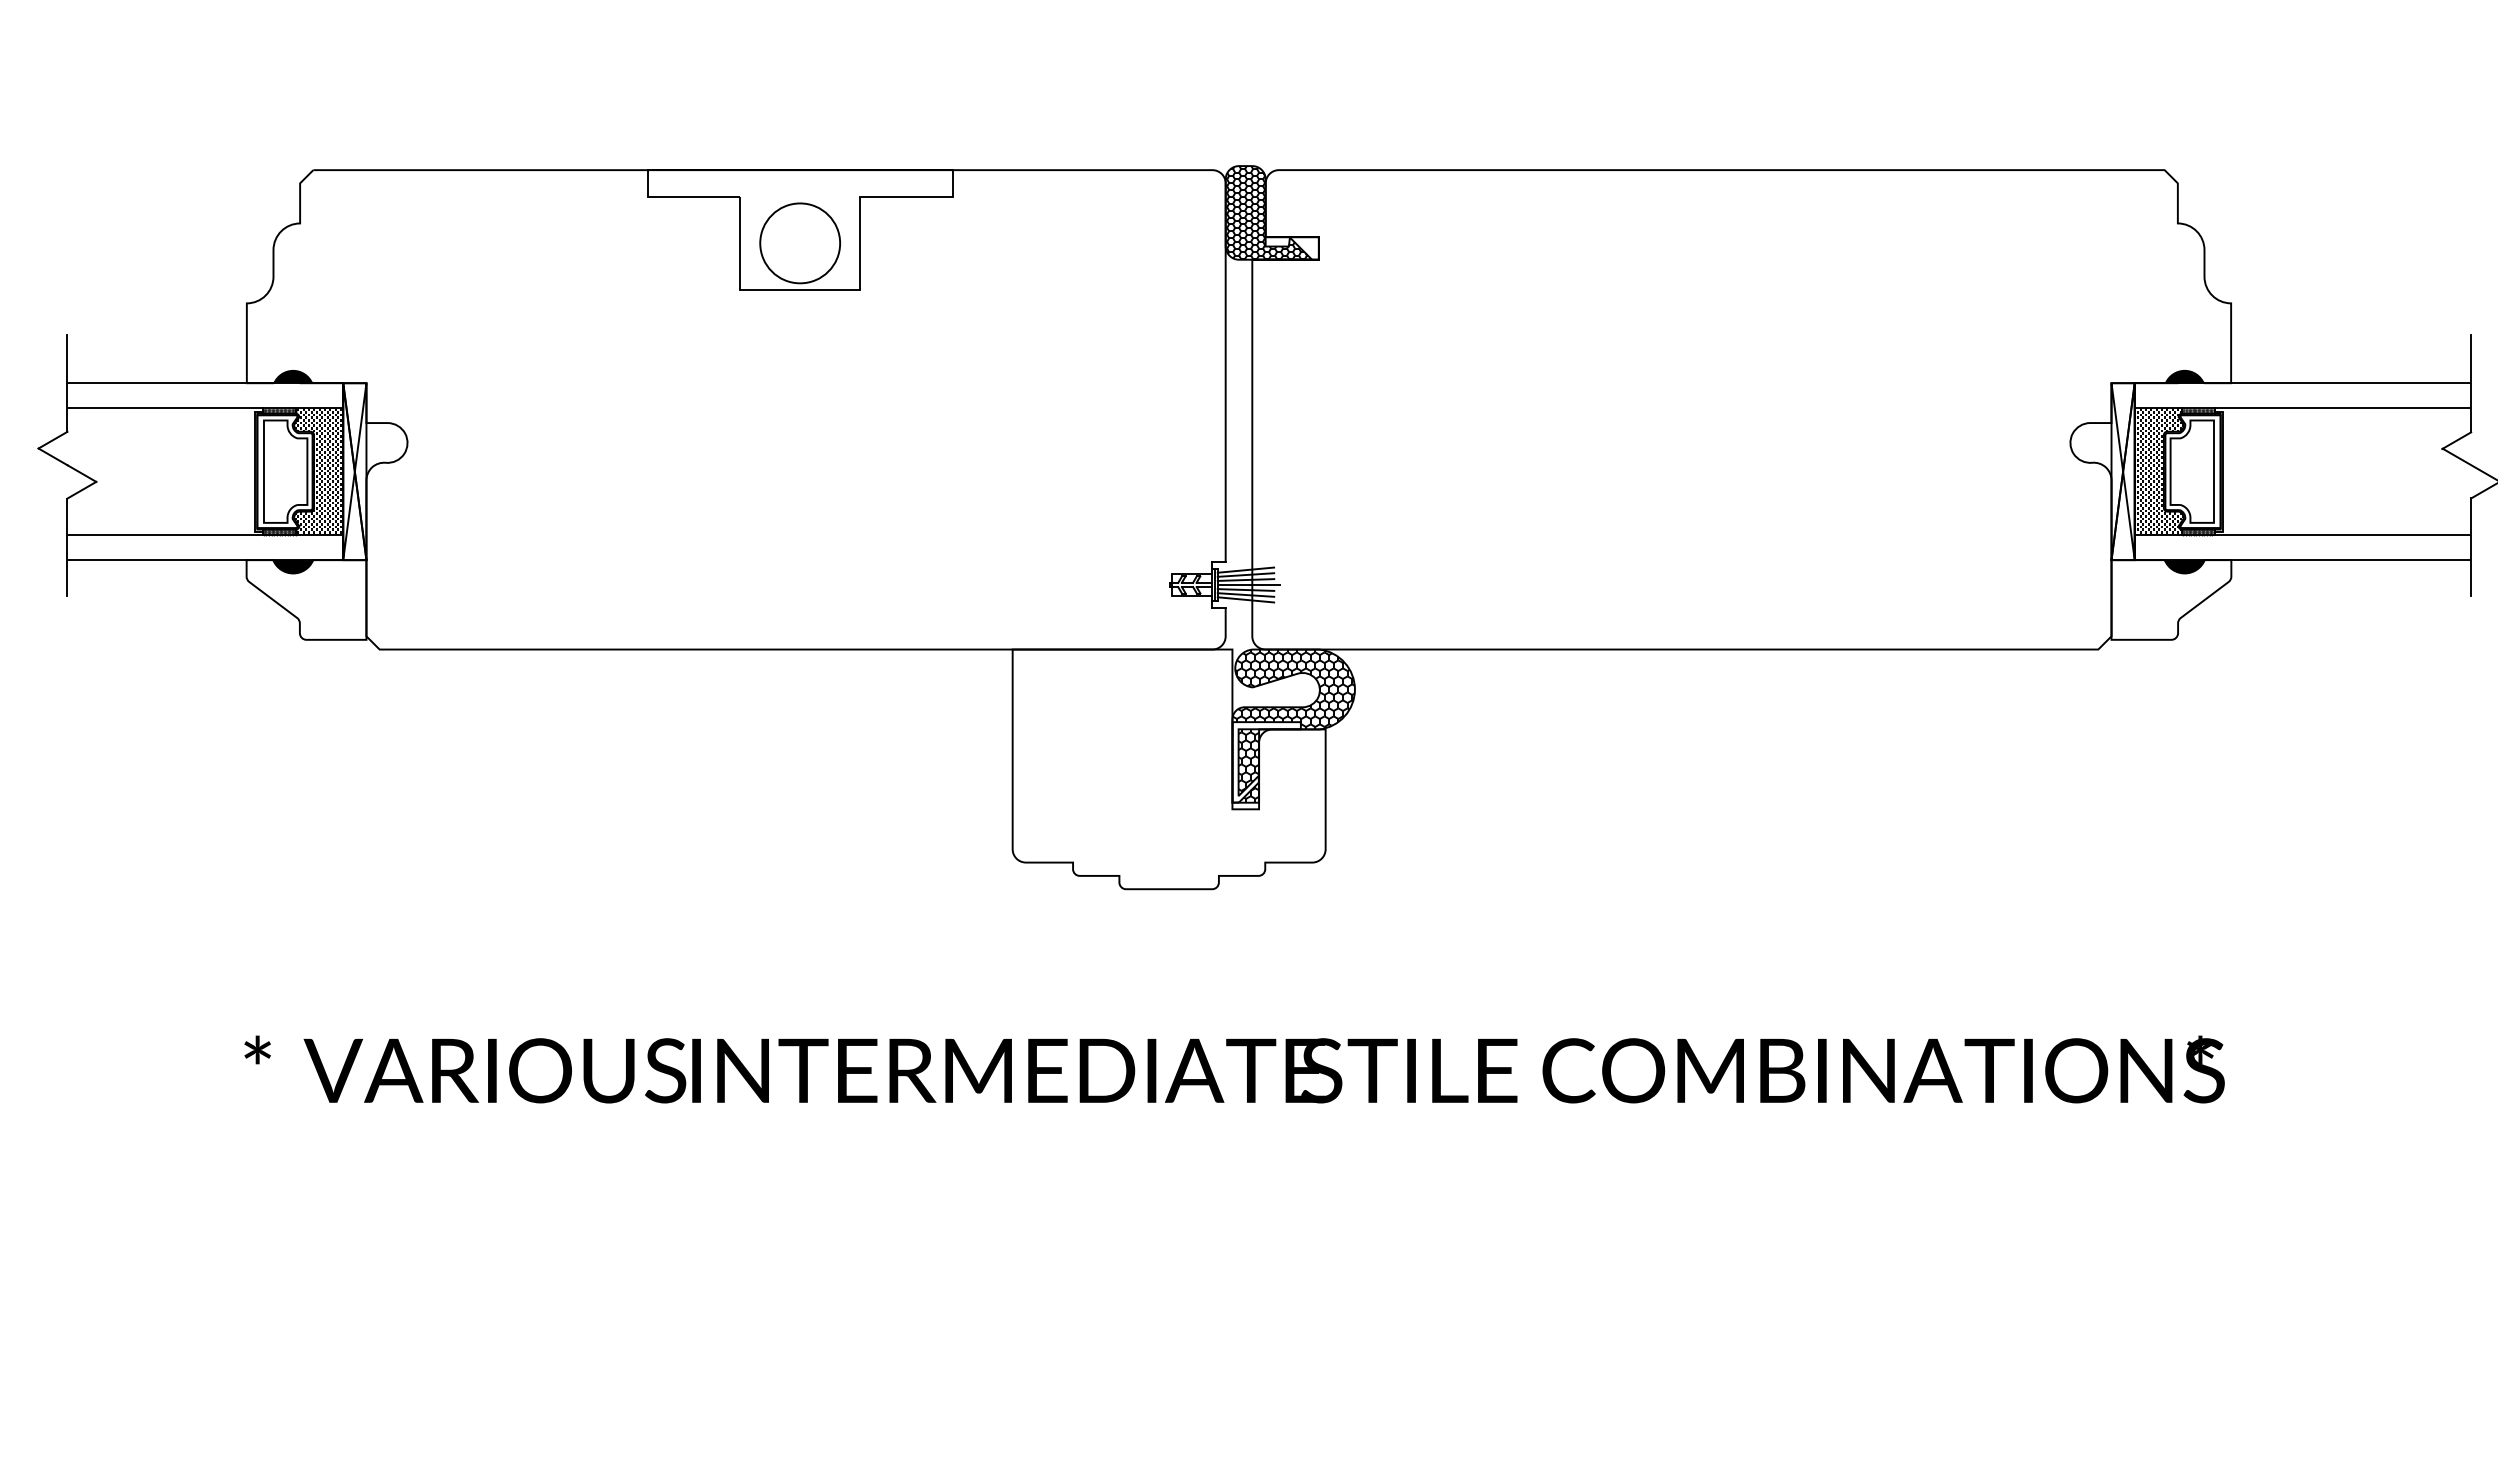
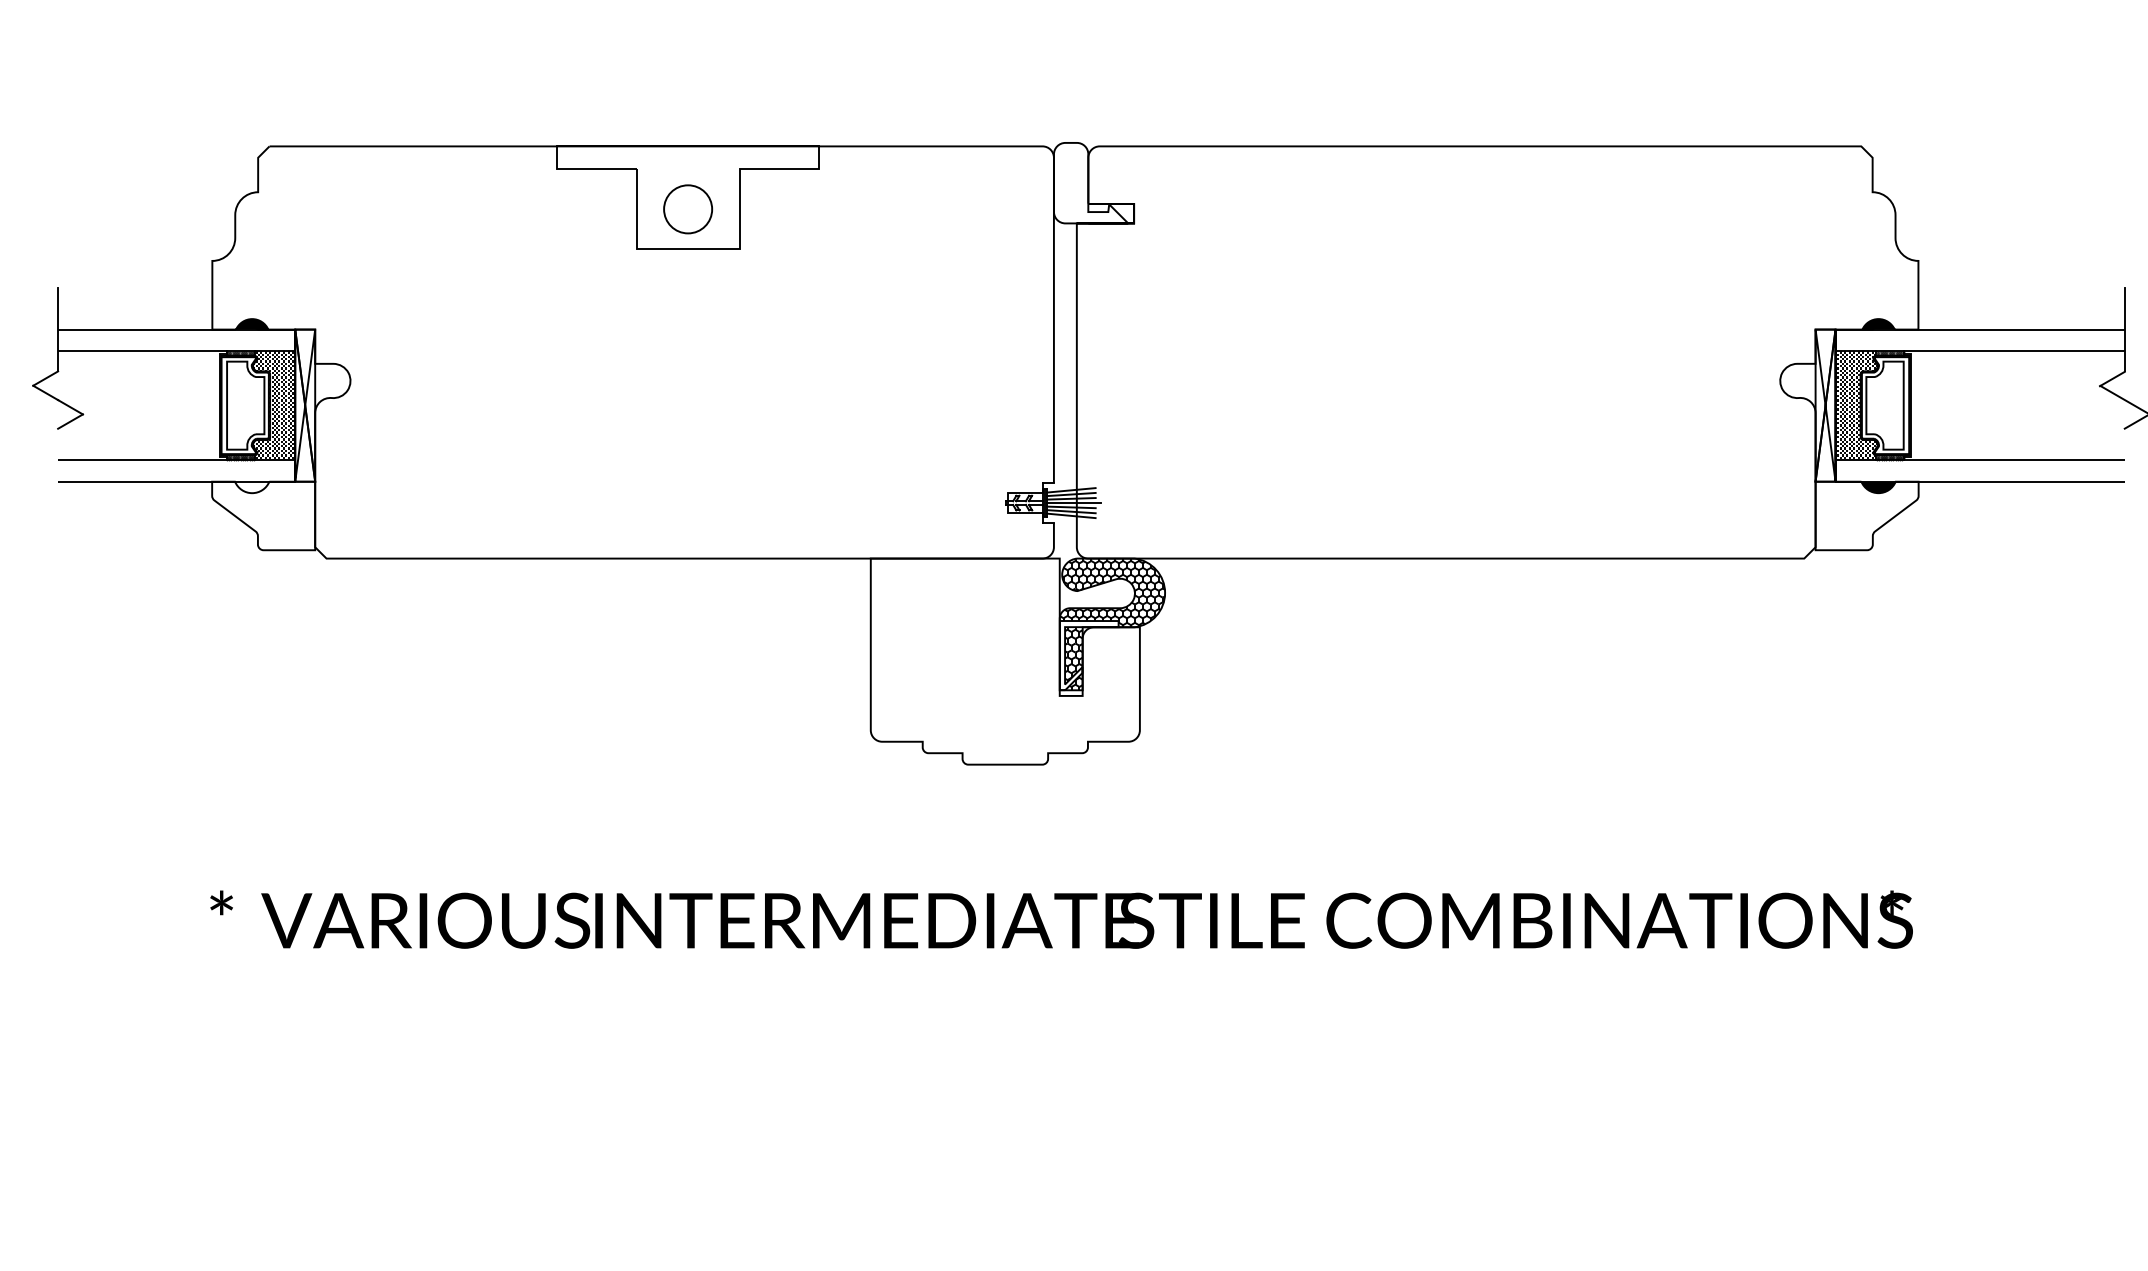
hatch: (1266, 212) -> (1089, 182), removed
circle: (800, 243) -> (688, 209), size x0.7
line: (67, 546) -> (58, 469), removed
line: (2471, 546) -> (2125, 469), removed
fill: (293, 566) -> (252, 487), removed

